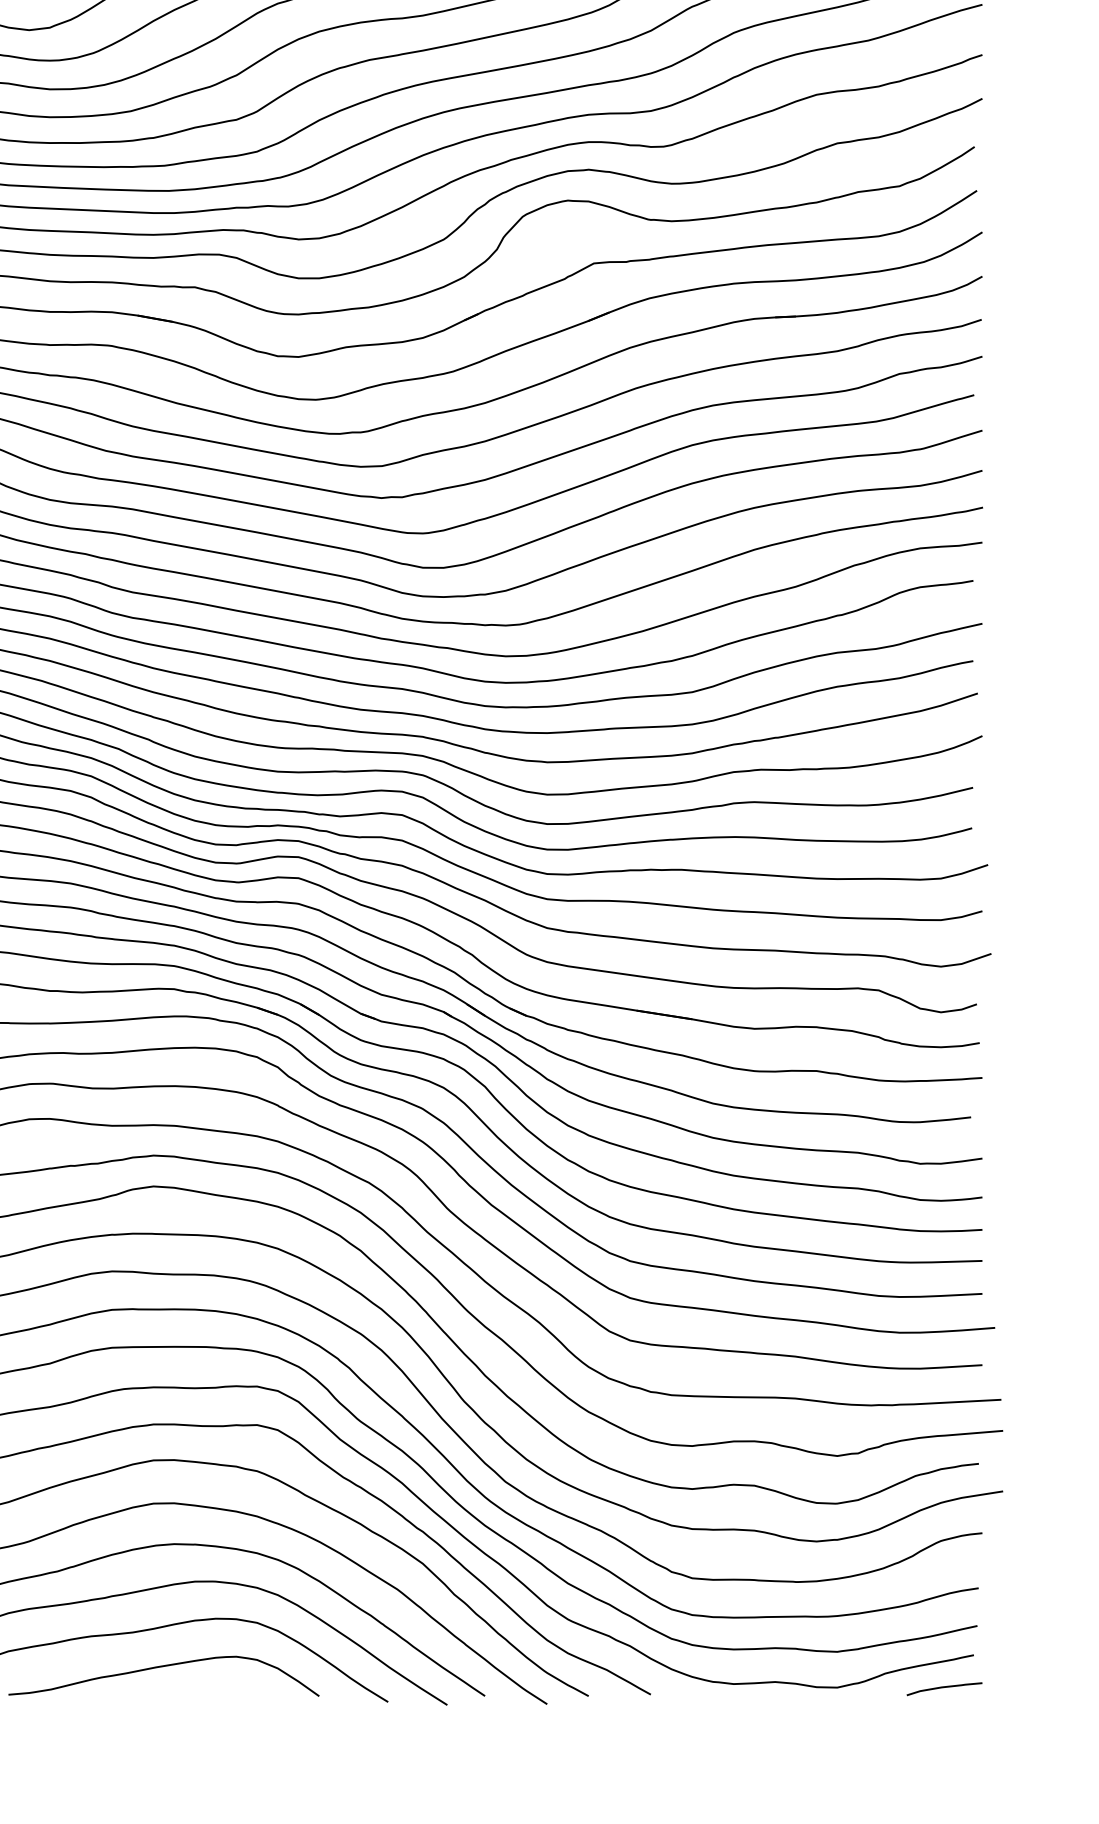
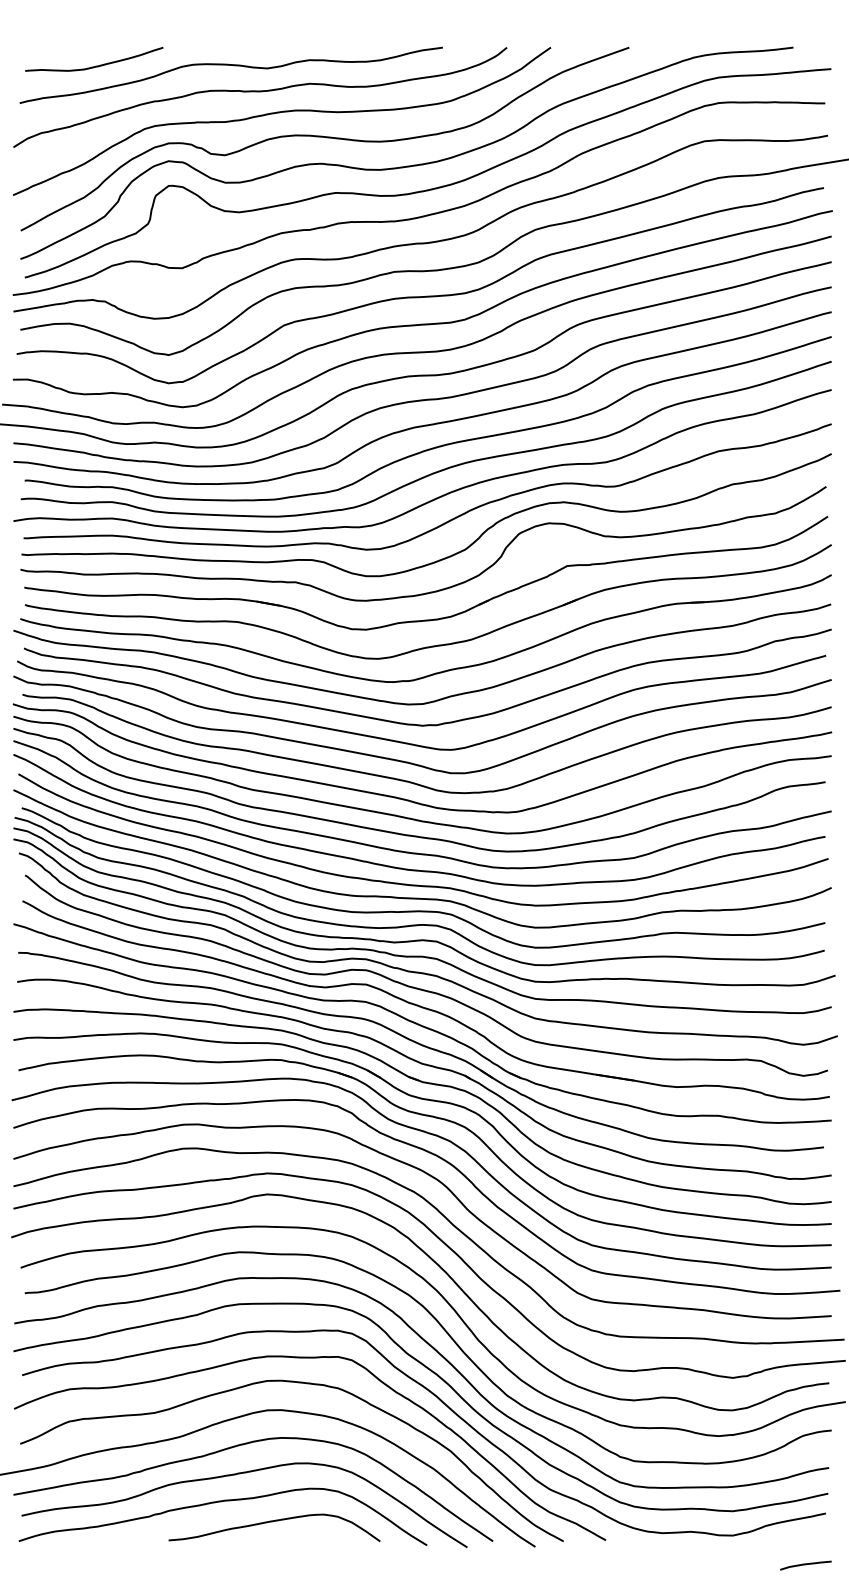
curve: (943, 1688) -> (805, 1565), moved

